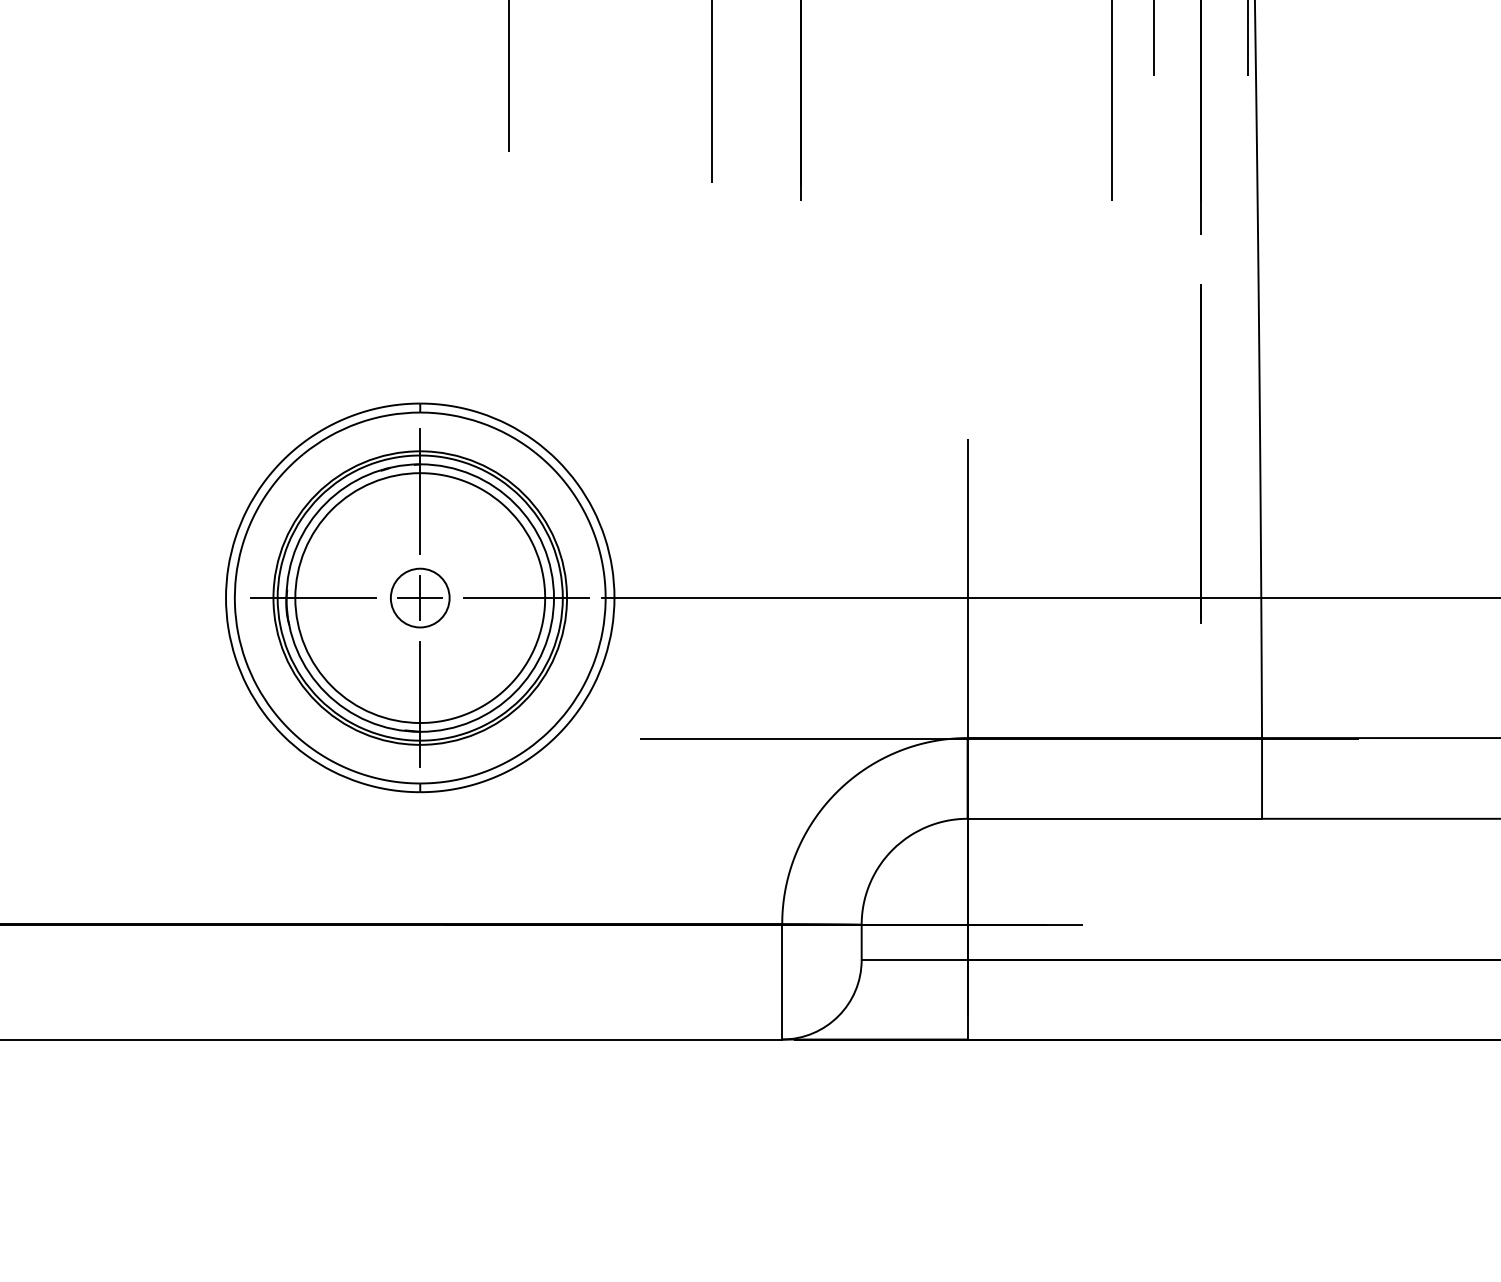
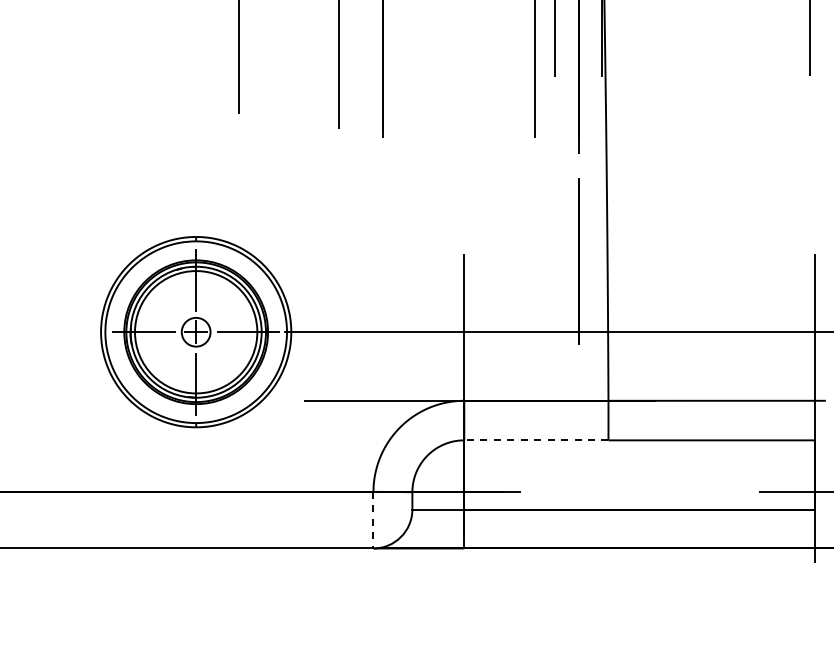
line: (1113, 819) -> (535, 440), solid -> dashed
line: (782, 982) -> (373, 520), solid -> dashed

